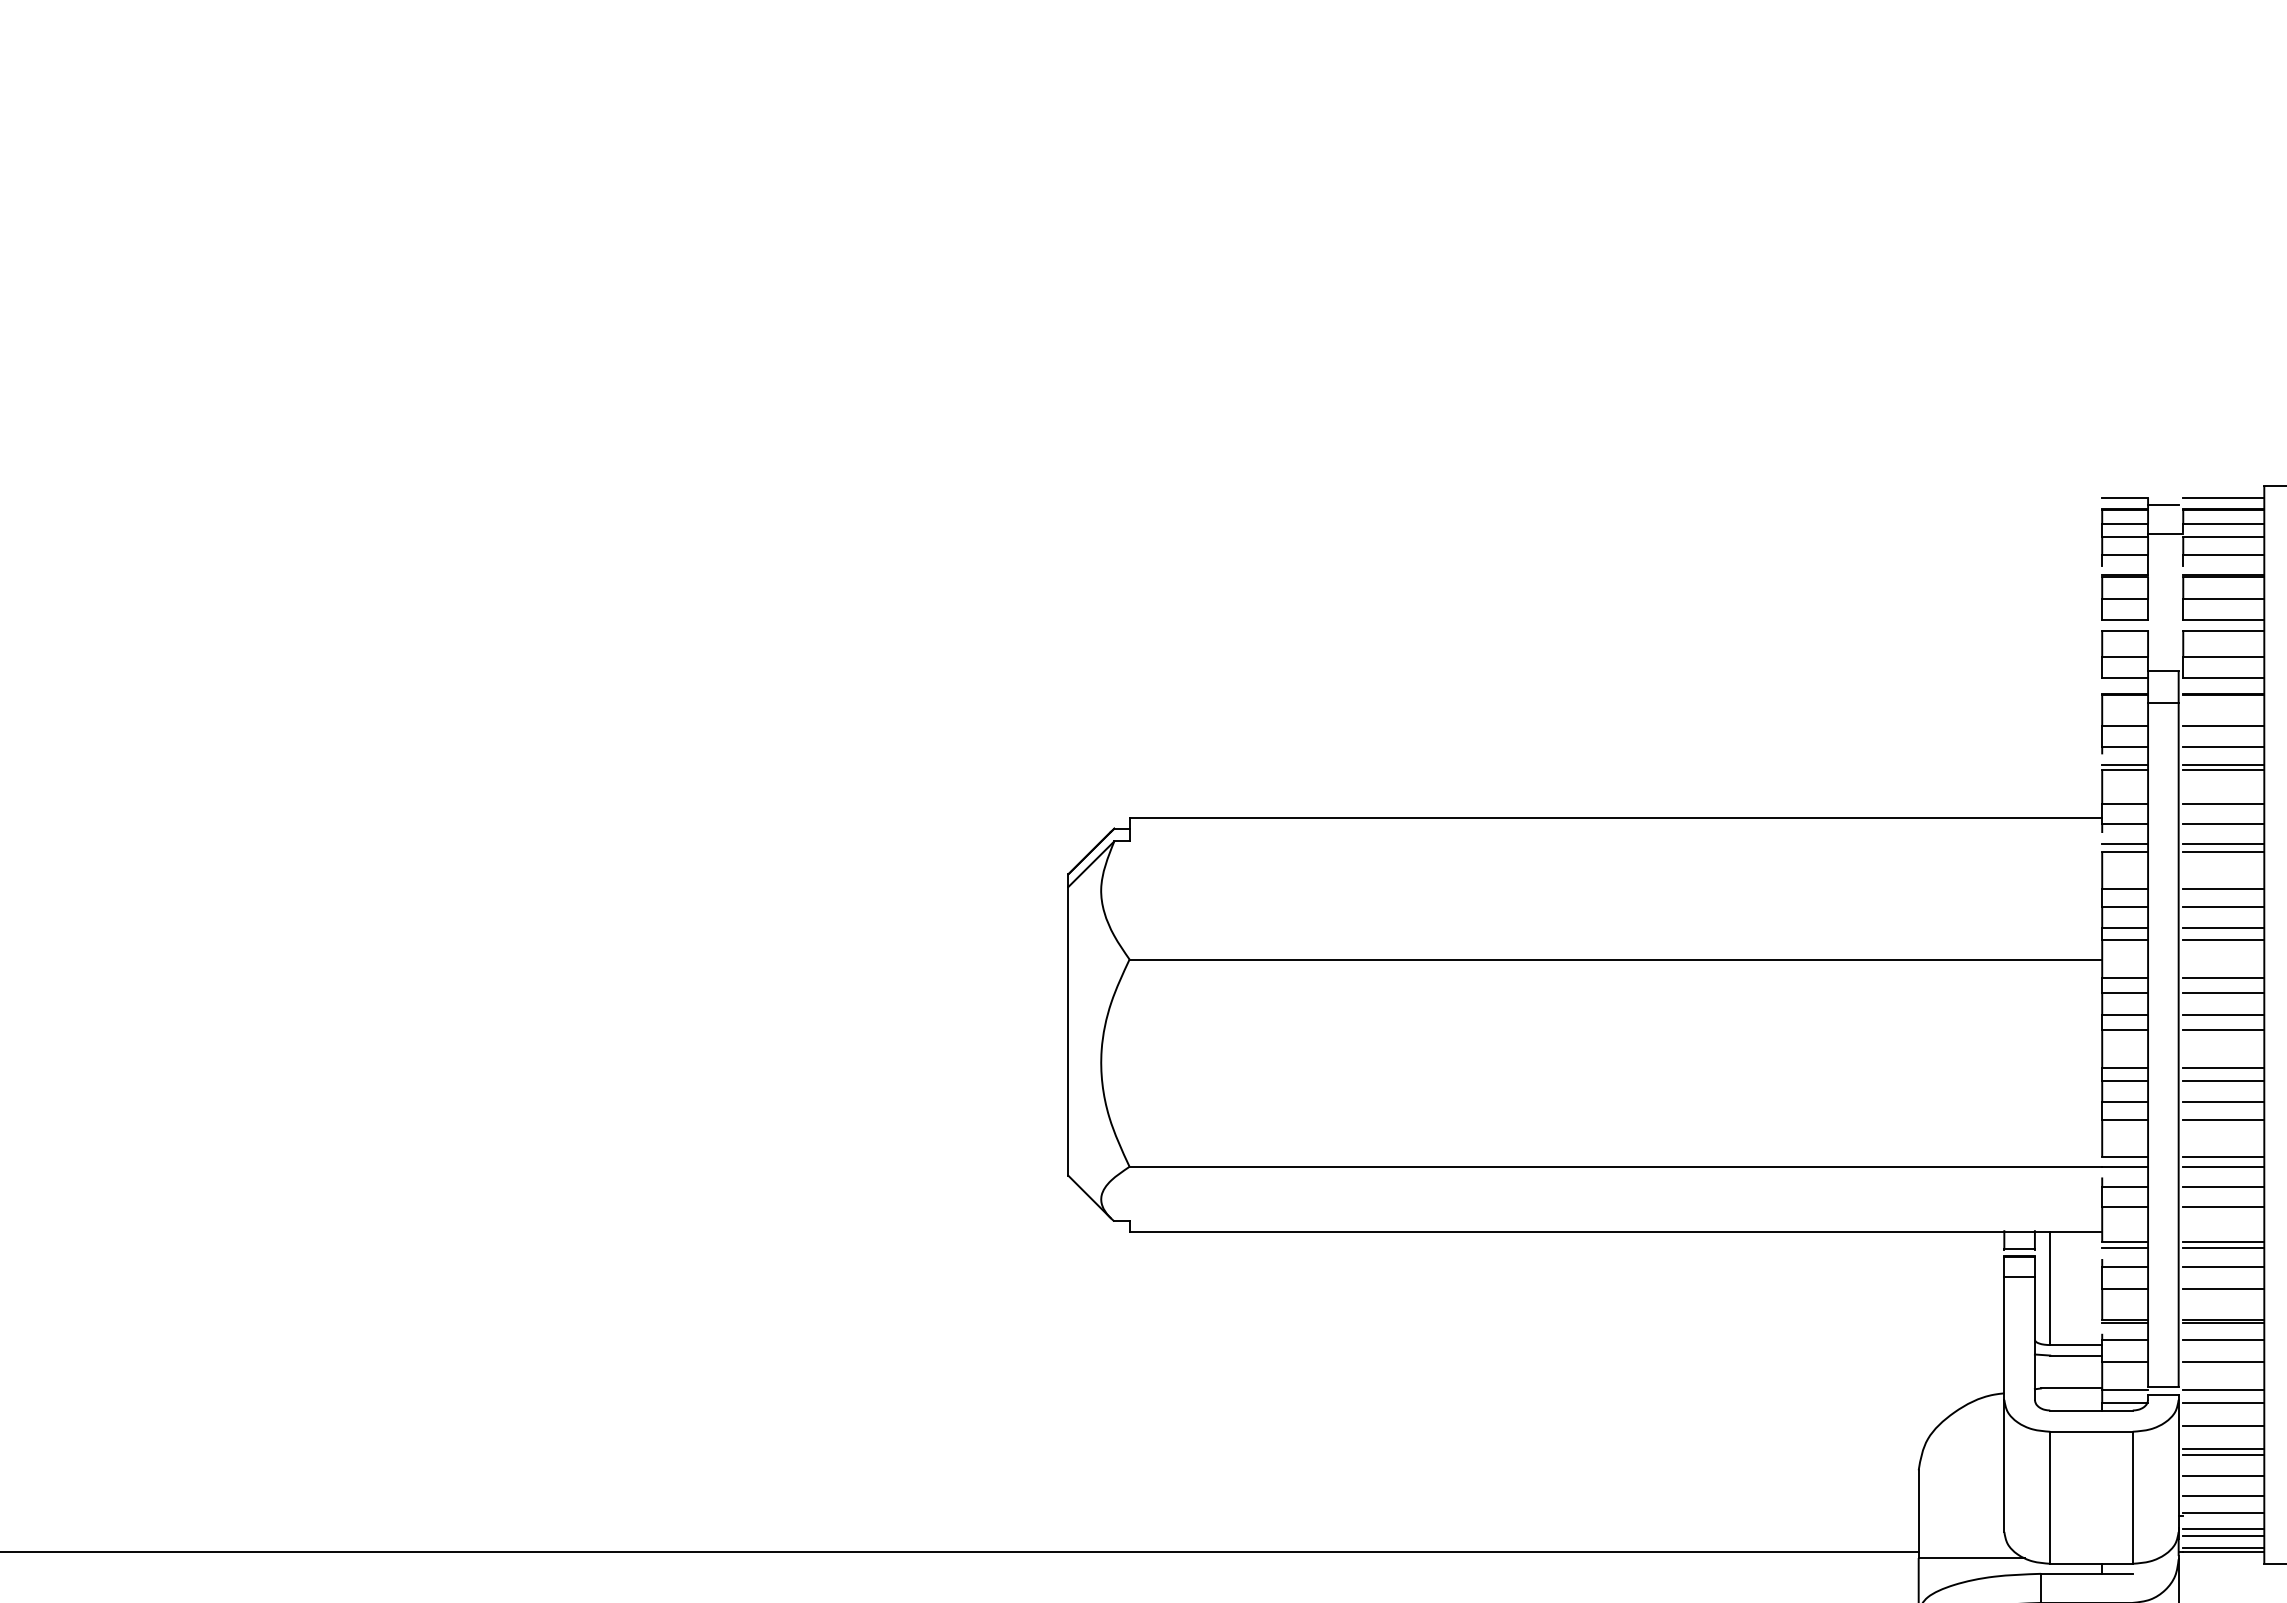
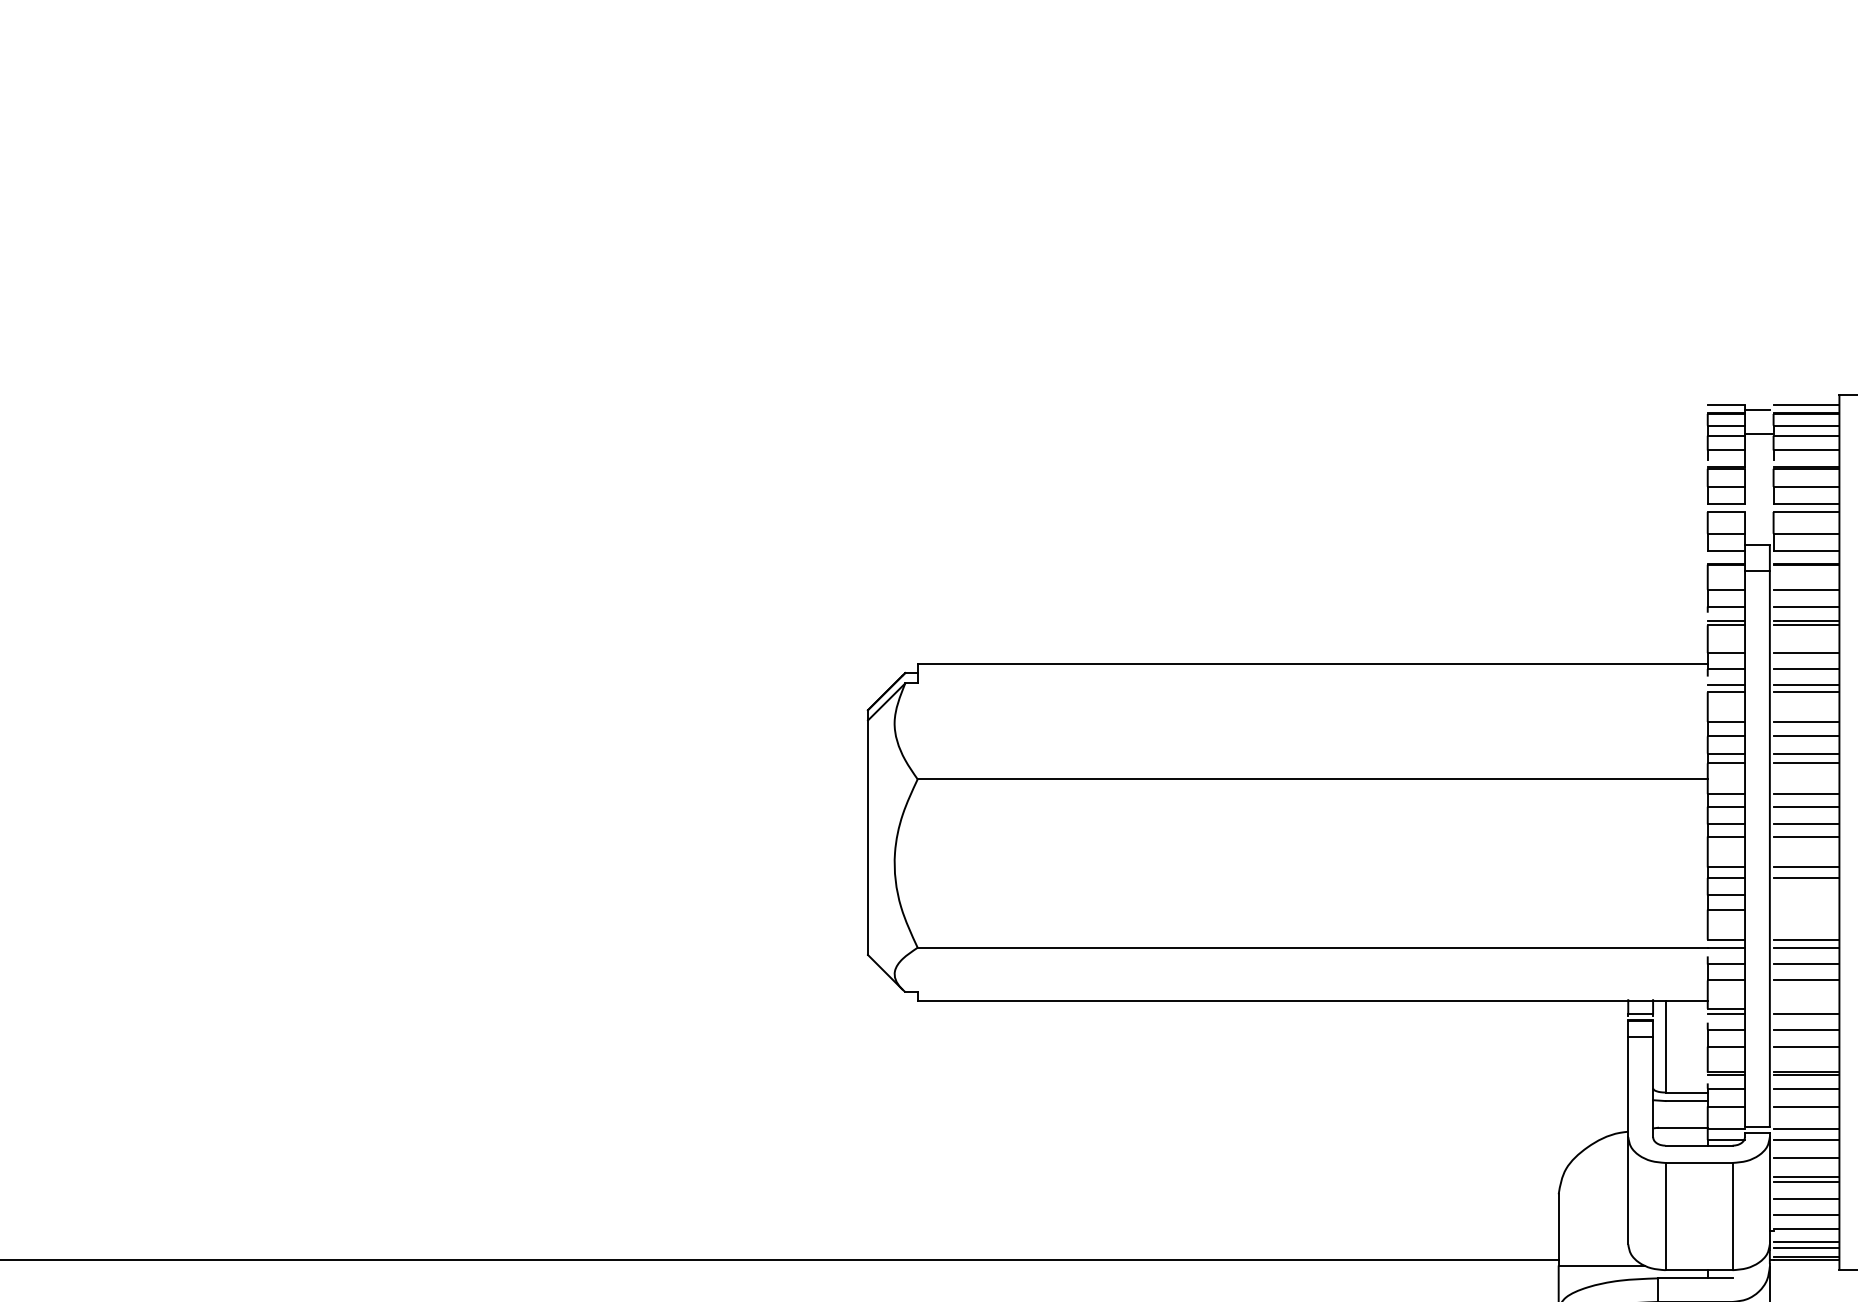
line: (2223, 1102) -> (1806, 895), removed
line: (2223, 1119) -> (1806, 909), removed
line: (2223, 1241) -> (1806, 1008), removed

